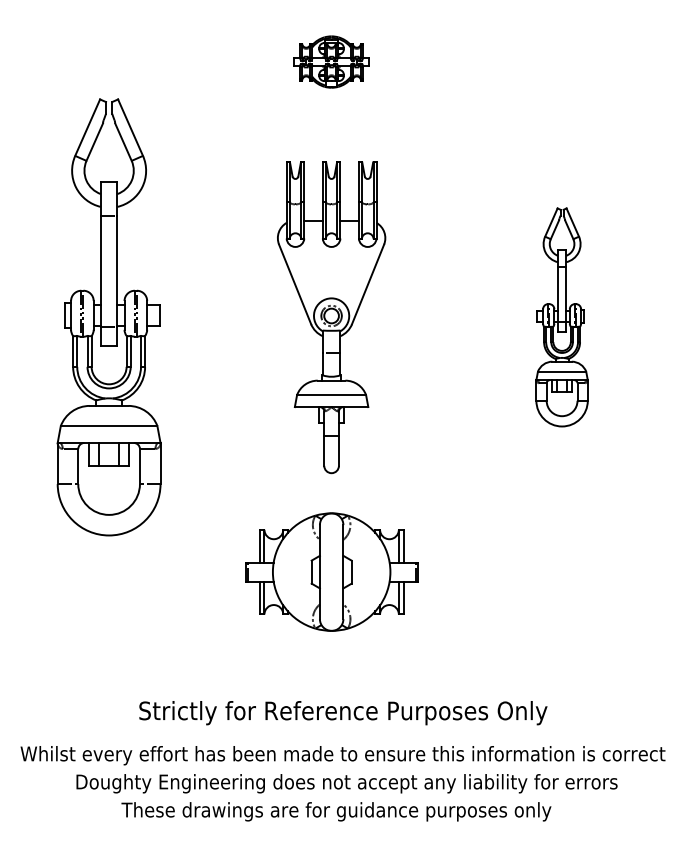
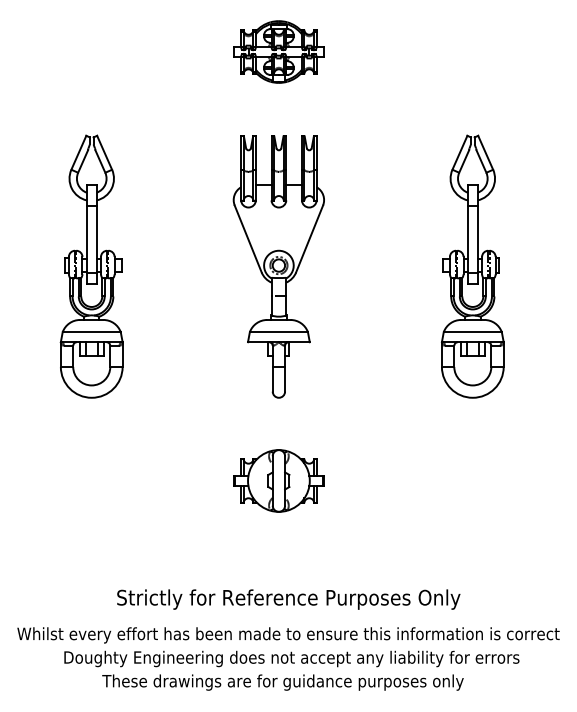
part: (331, 61) -> (278, 51), size x1.43
part: (108, 317) -> (91, 266), size x0.71
part: (561, 317) -> (472, 266), size x1.43
part: (331, 571) -> (278, 480), size x0.62

